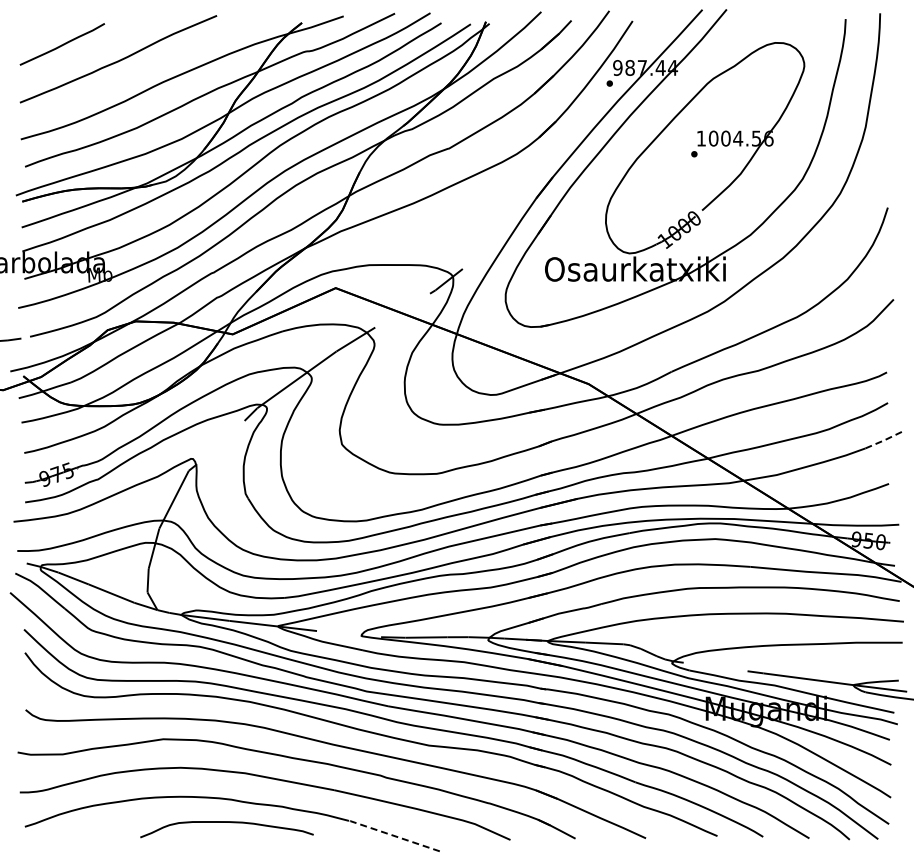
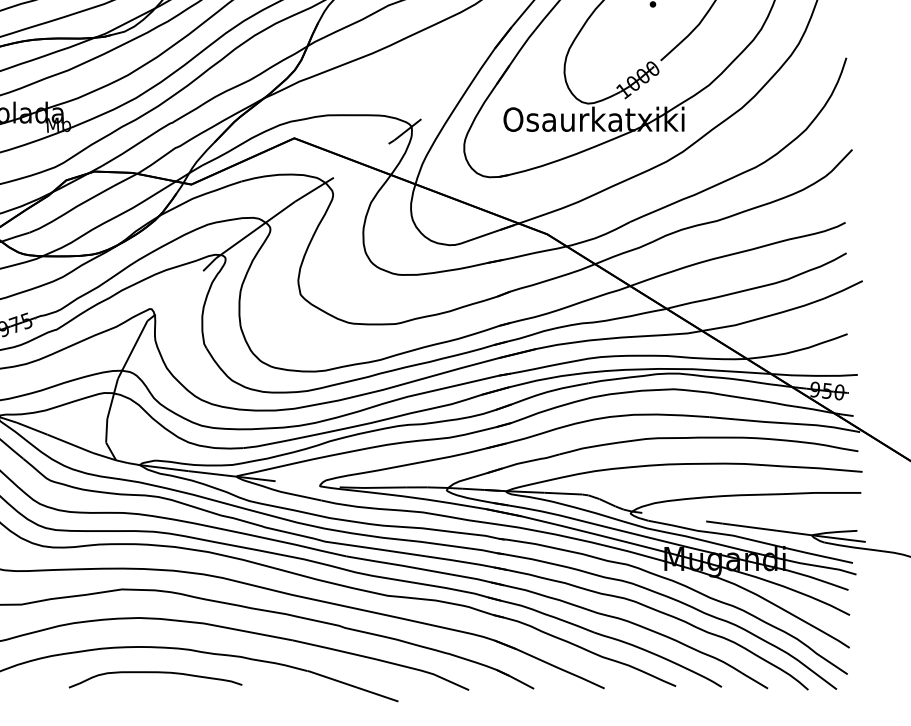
line: (885, 439) -> (844, 289), dashed -> solid
curve: (226, 822) -> (155, 672), moved
line: (393, 835) -> (352, 685), dashed -> solid

